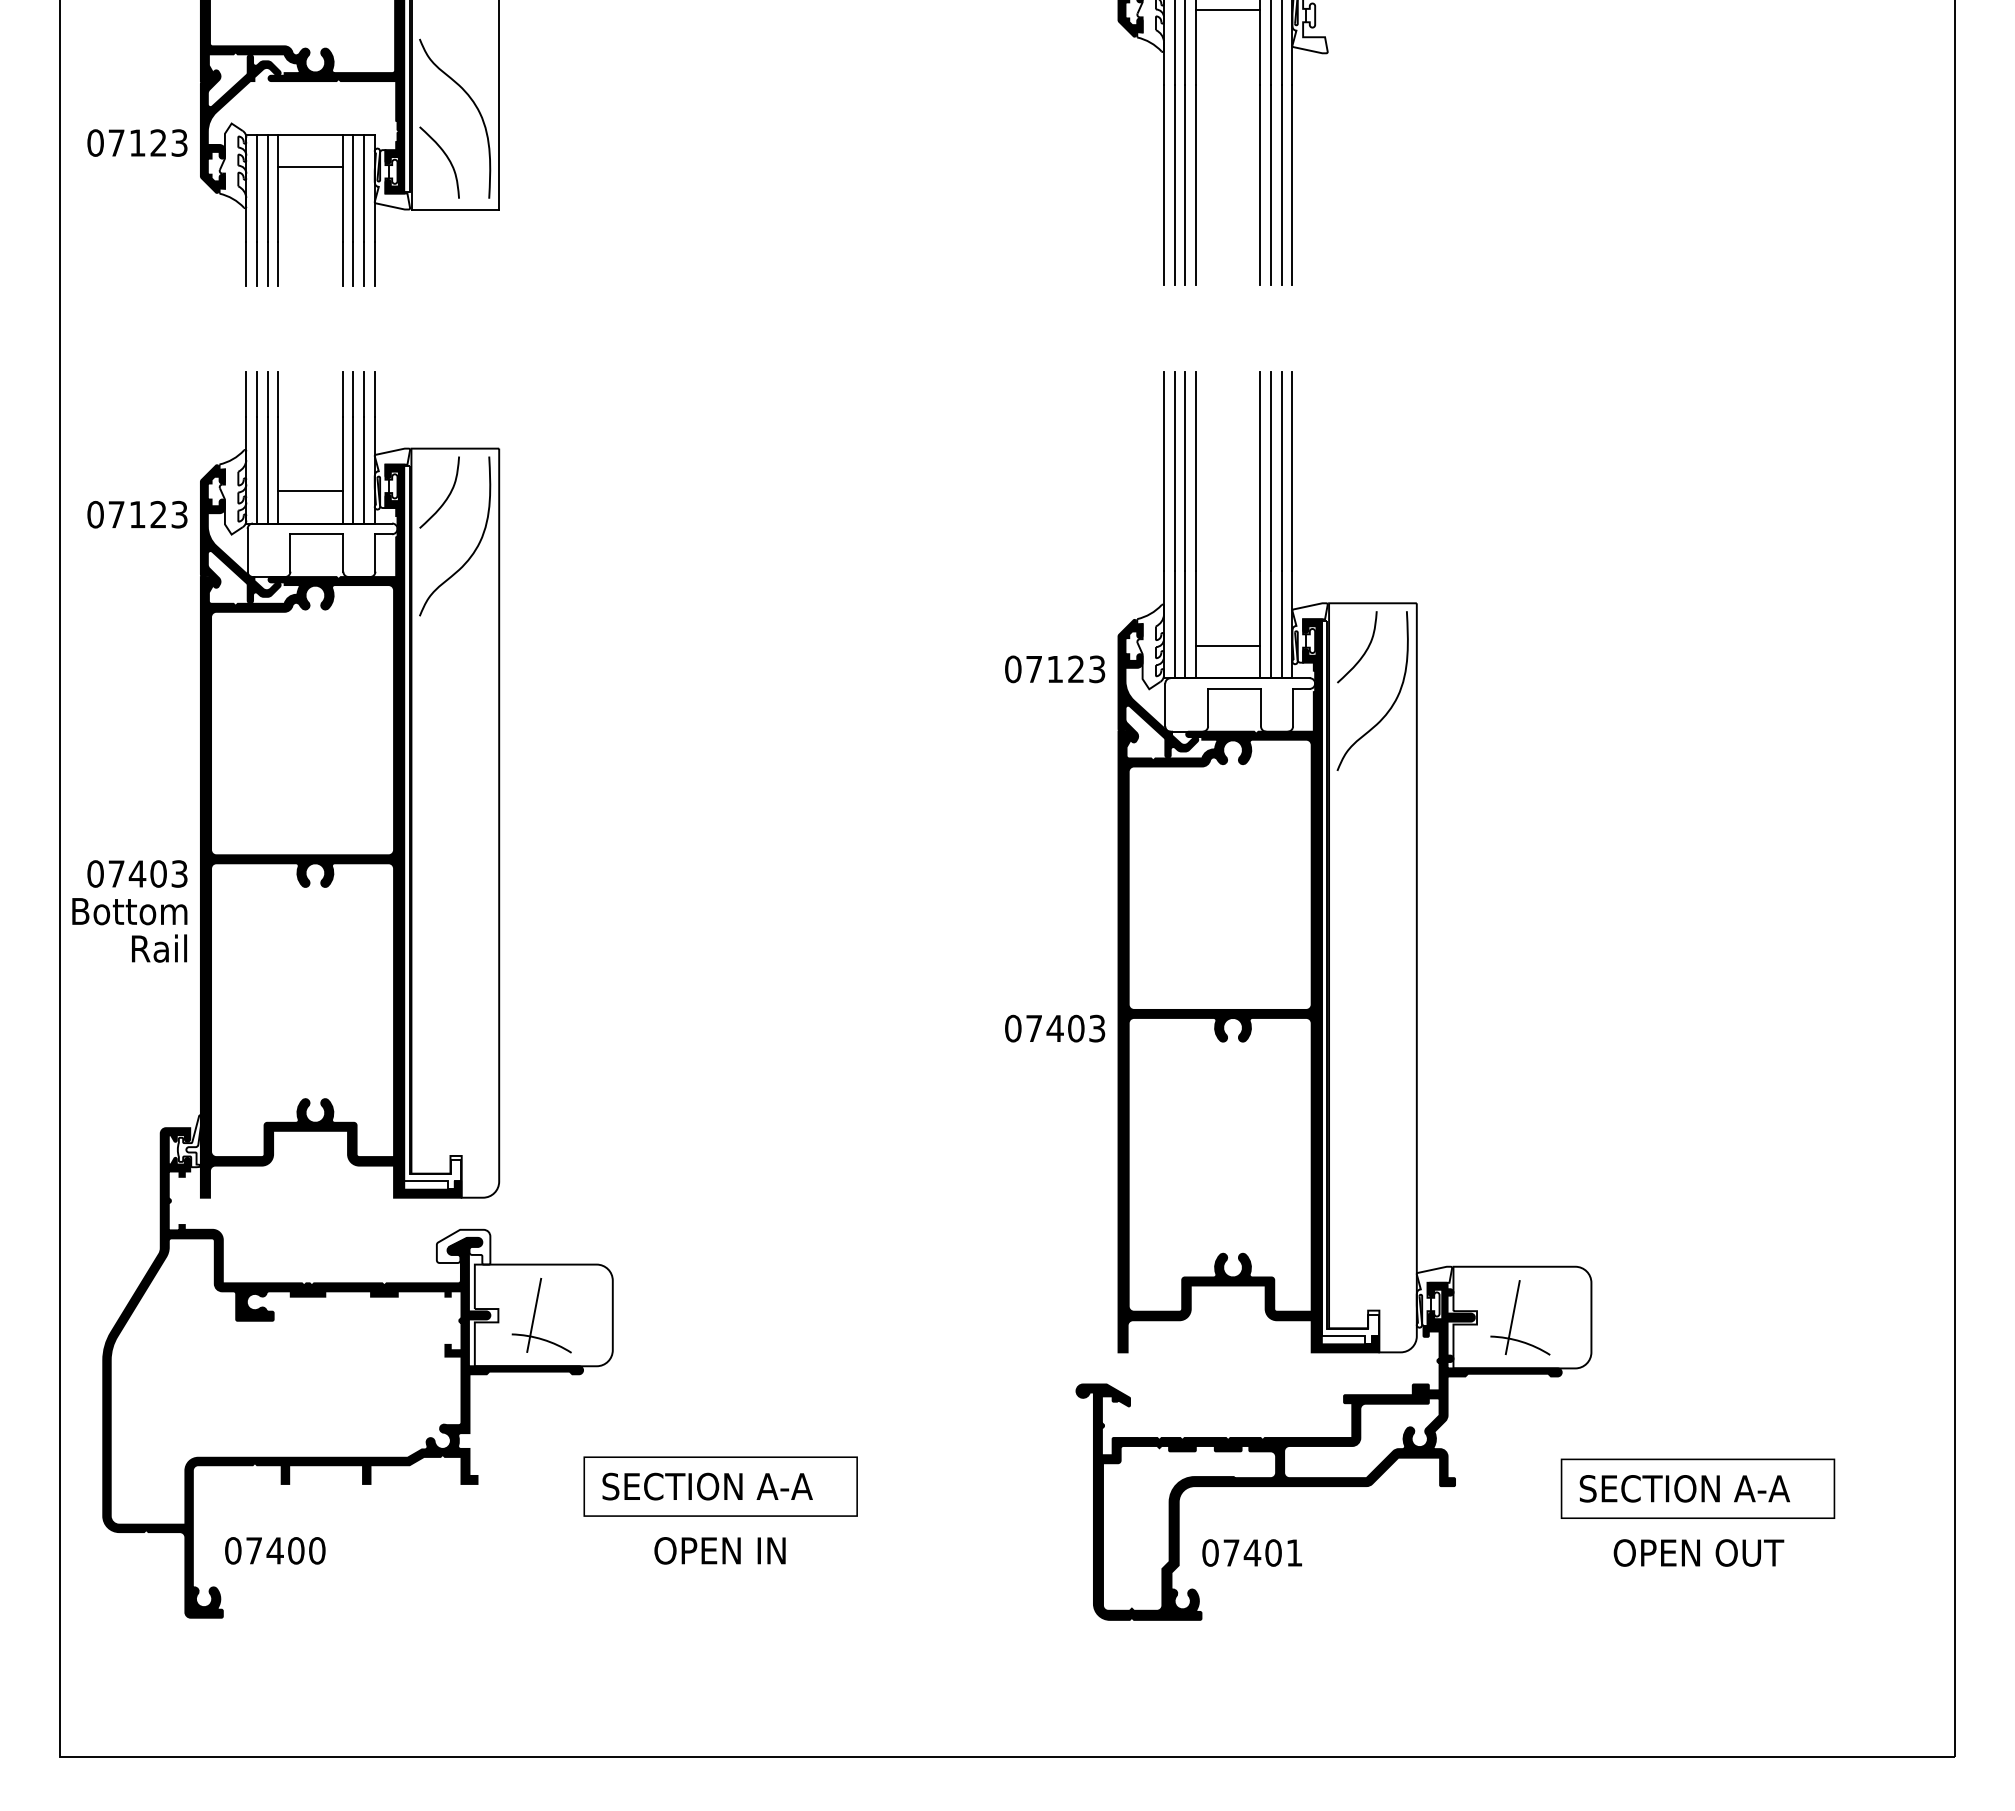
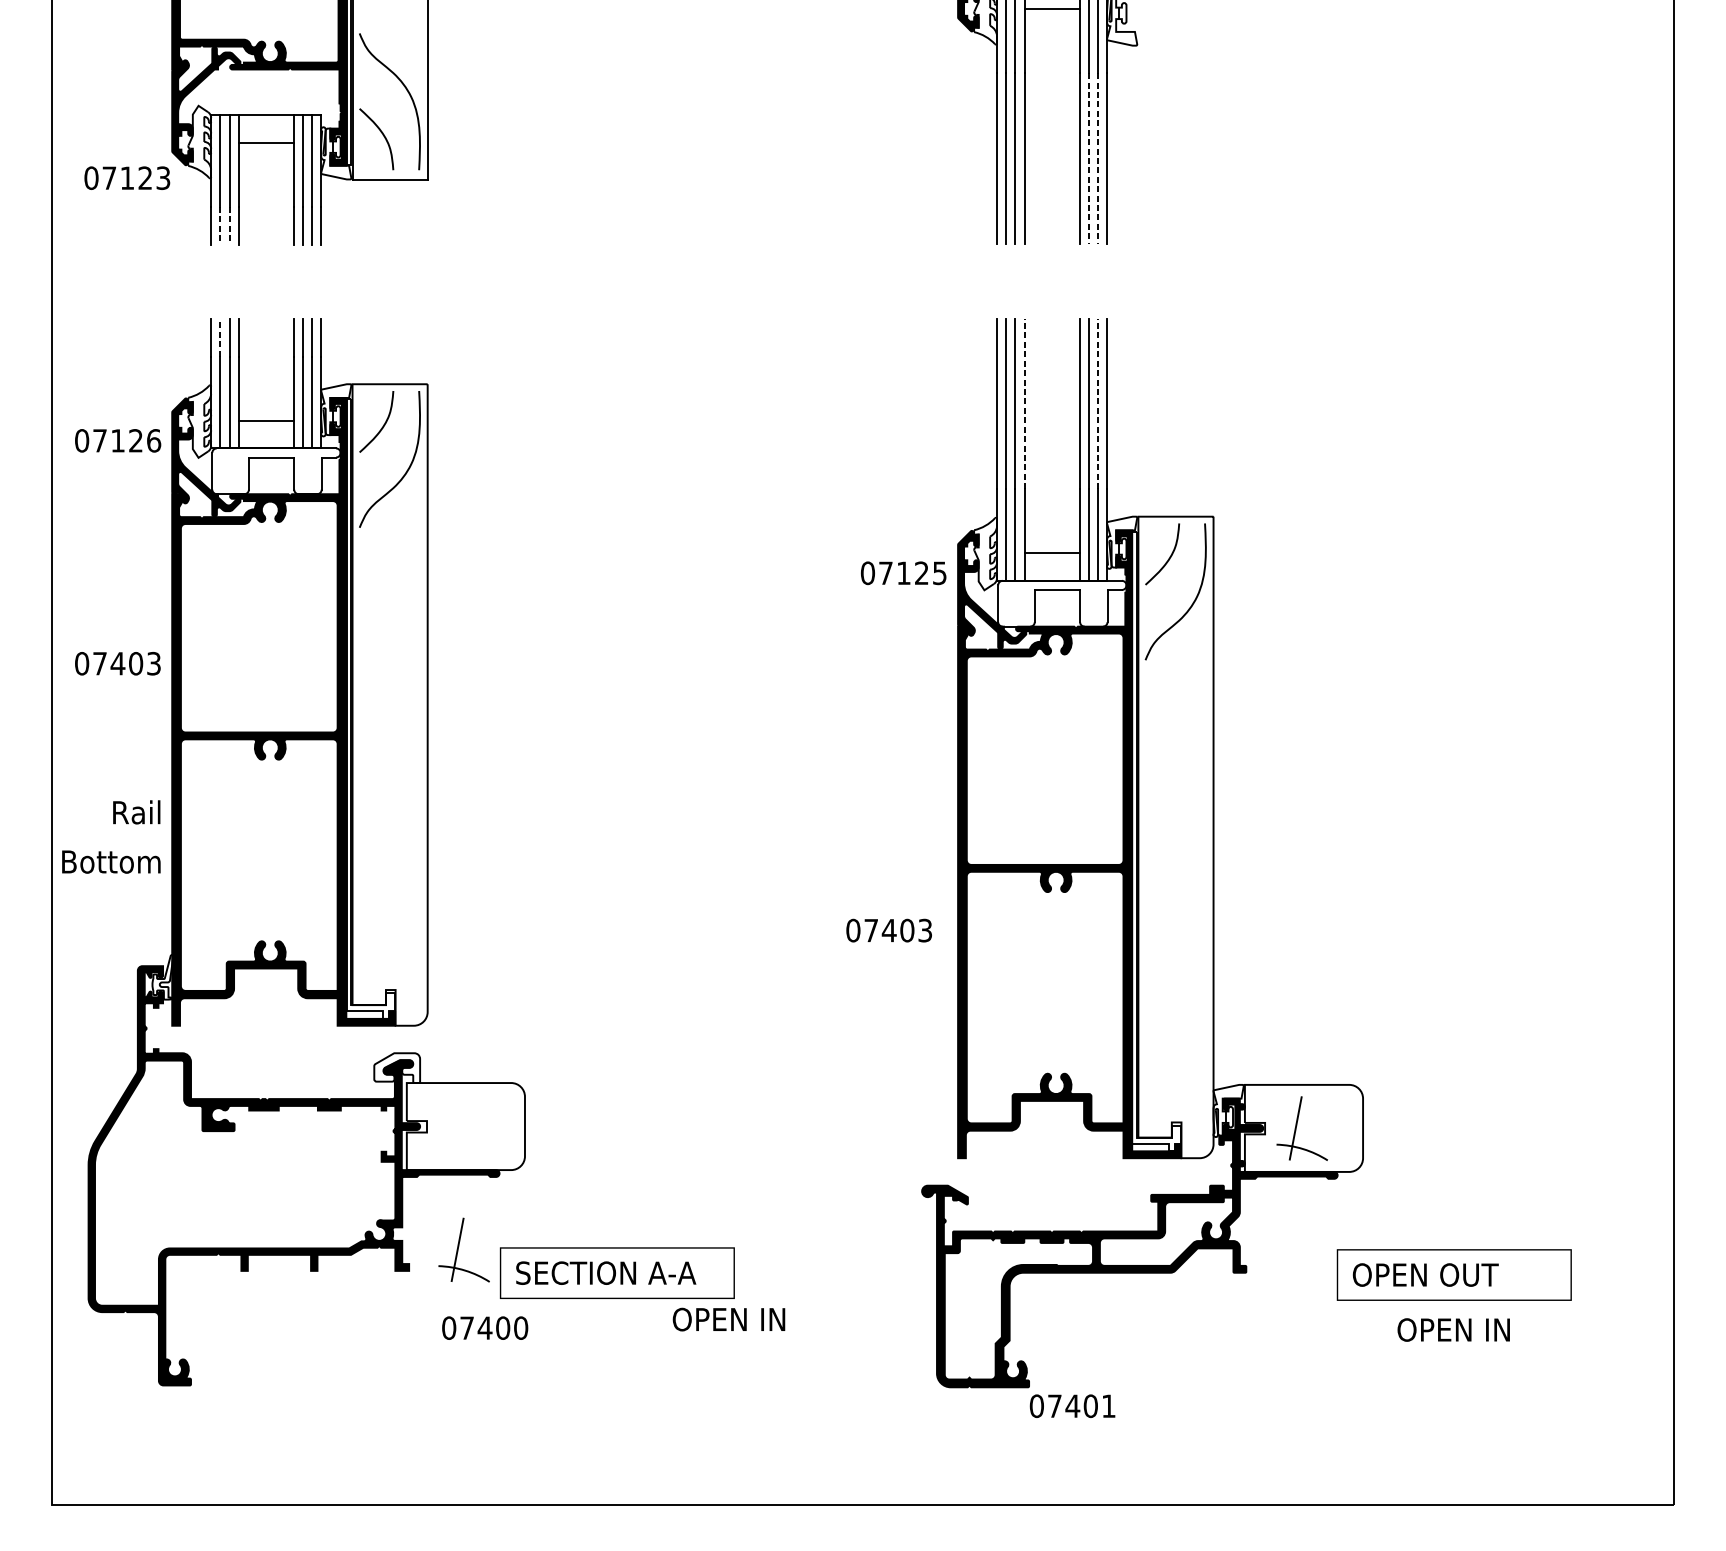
text: (137, 142) -> (127, 177), moved
line: (1271, 185) -> (1089, 158), solid -> dashed
line: (1281, 185) -> (1097, 158), solid -> dashed
line: (257, 264) -> (220, 226), solid -> dashed
line: (267, 264) -> (229, 226), solid -> dashed
line: (257, 393) -> (220, 337), solid -> dashed
line: (1196, 471) -> (1024, 403), solid -> dashed
line: (1281, 471) -> (1097, 403), solid -> dashed
text: (179, 514) -> (153, 440), 07123 -> 07126
text: (1097, 668) -> (940, 572), 07123 -> 07125
text: (137, 873) -> (117, 663), moved
text: (129, 911) -> (111, 861), moved
text: (1055, 1028) -> (889, 930), moved
part: (541, 1315) -> (463, 1249), moved
text: (1684, 1488) -> (1442, 1274), SECTION A-A -> OPEN OUT
text: (275, 1550) -> (485, 1327), moved
text: (719, 1550) -> (728, 1319), moved
text: (1251, 1552) -> (1071, 1405), moved
text: (1698, 1552) -> (1454, 1329), OPEN OUT -> OPEN IN

